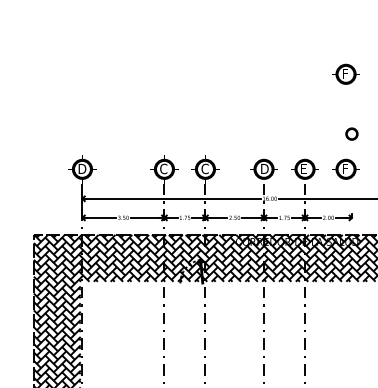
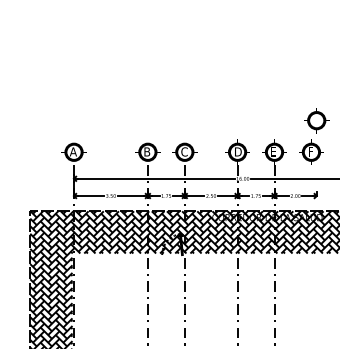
part: (345, 73) -> (310, 65), removed
part: (351, 133) -> (316, 120), size x1.67
text: (81, 168) -> (73, 151), D -> A
text: (163, 168) -> (147, 151), C -> B

